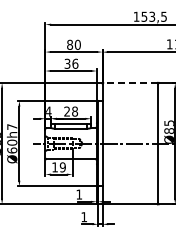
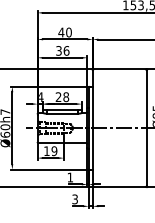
text: (69, 44) -> (60, 32), 80 -> 40
line: (129, 82) -> (118, 68), dashed -> solid
text: (84, 217) -> (75, 199), 1 -> 3

